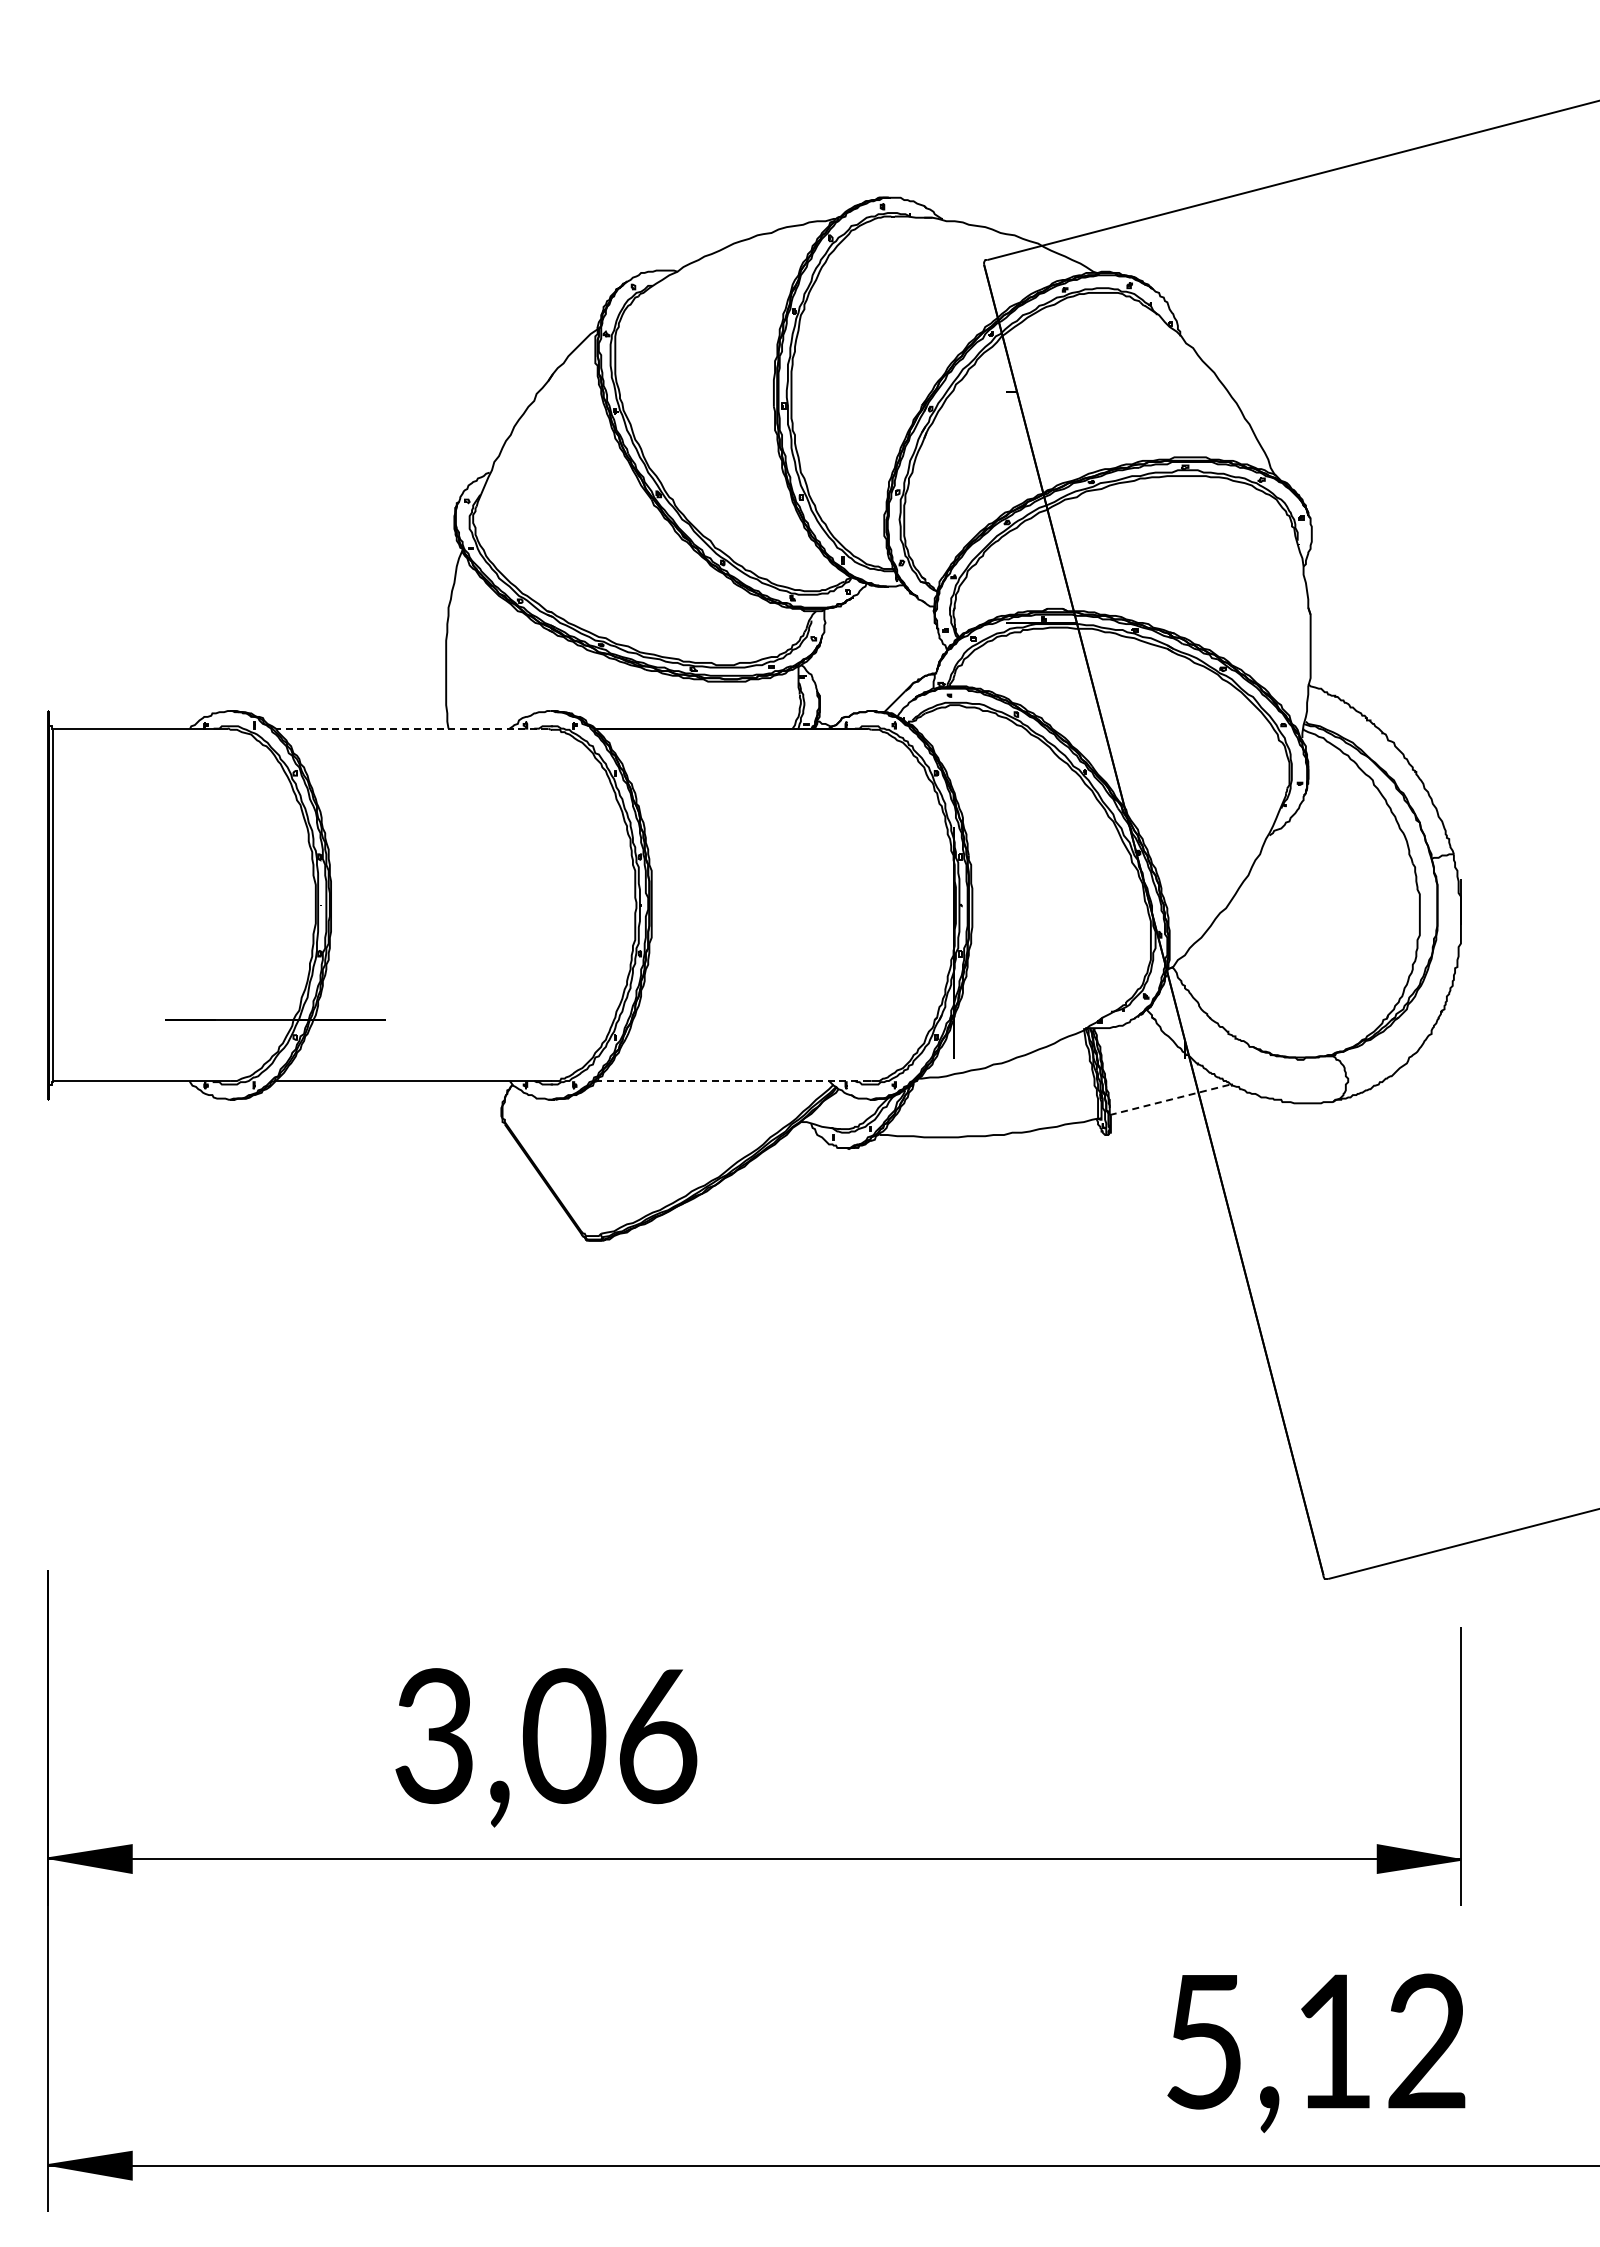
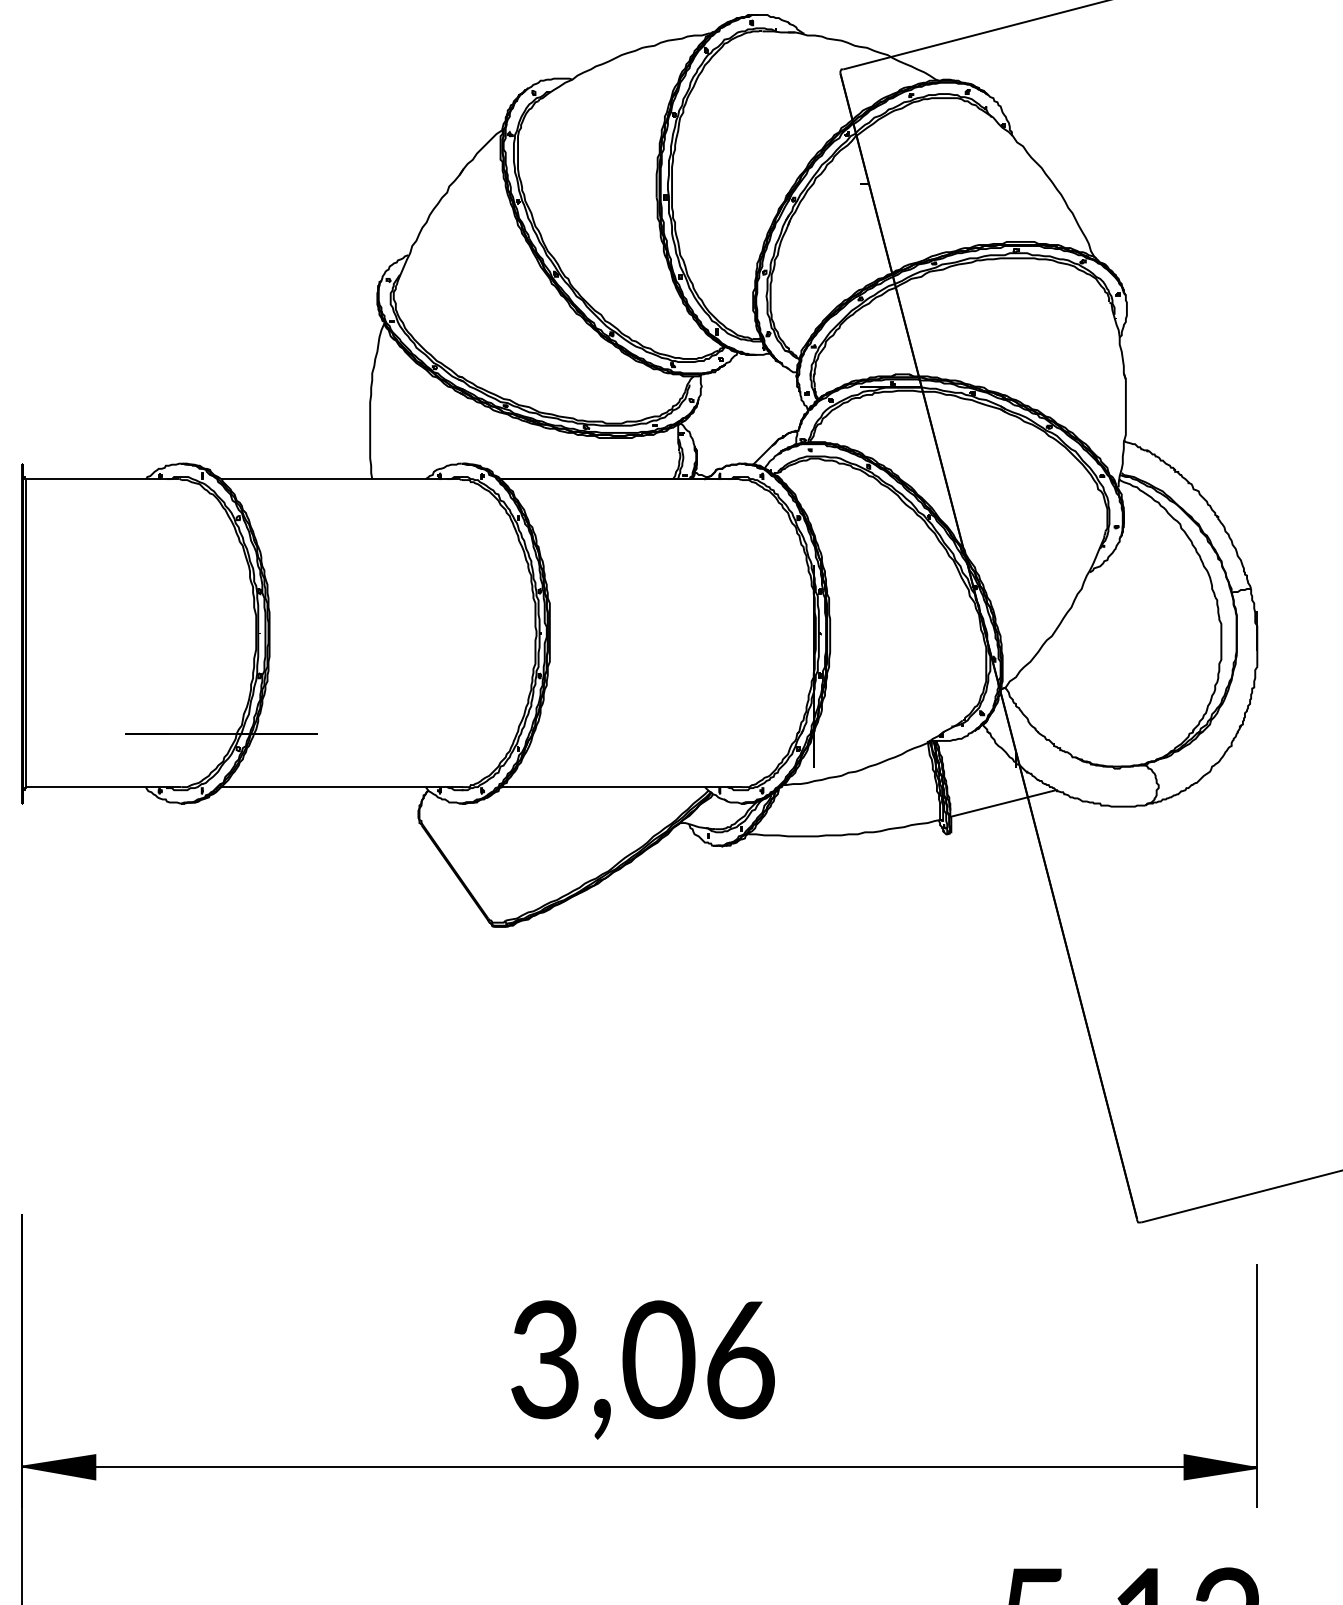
line: (411, 728) -> (339, 478), dashed -> solid
line: (732, 1081) -> (620, 787), dashed -> solid
line: (1170, 1099) -> (1003, 803), dashed -> solid
text: (546, 1747) -> (643, 1369), moved

